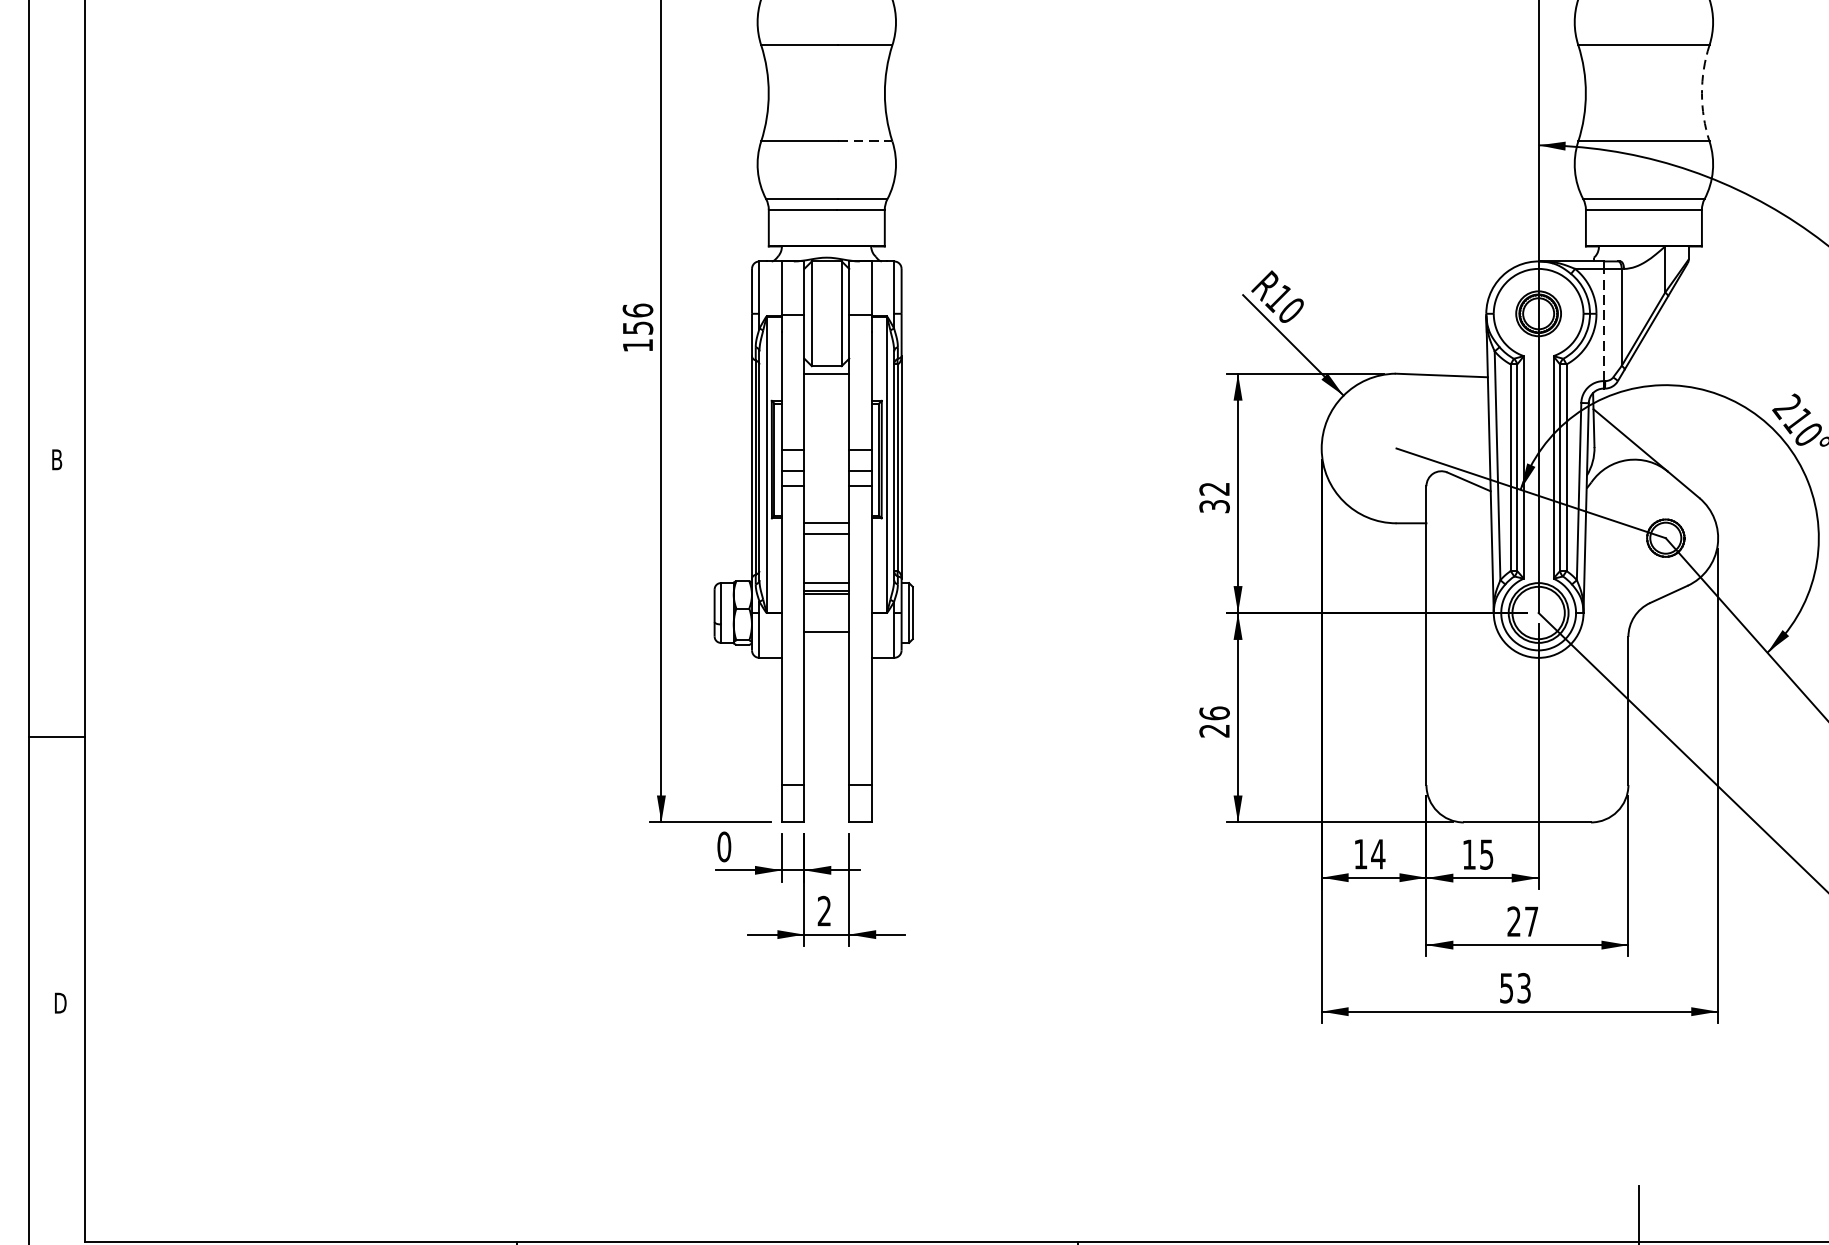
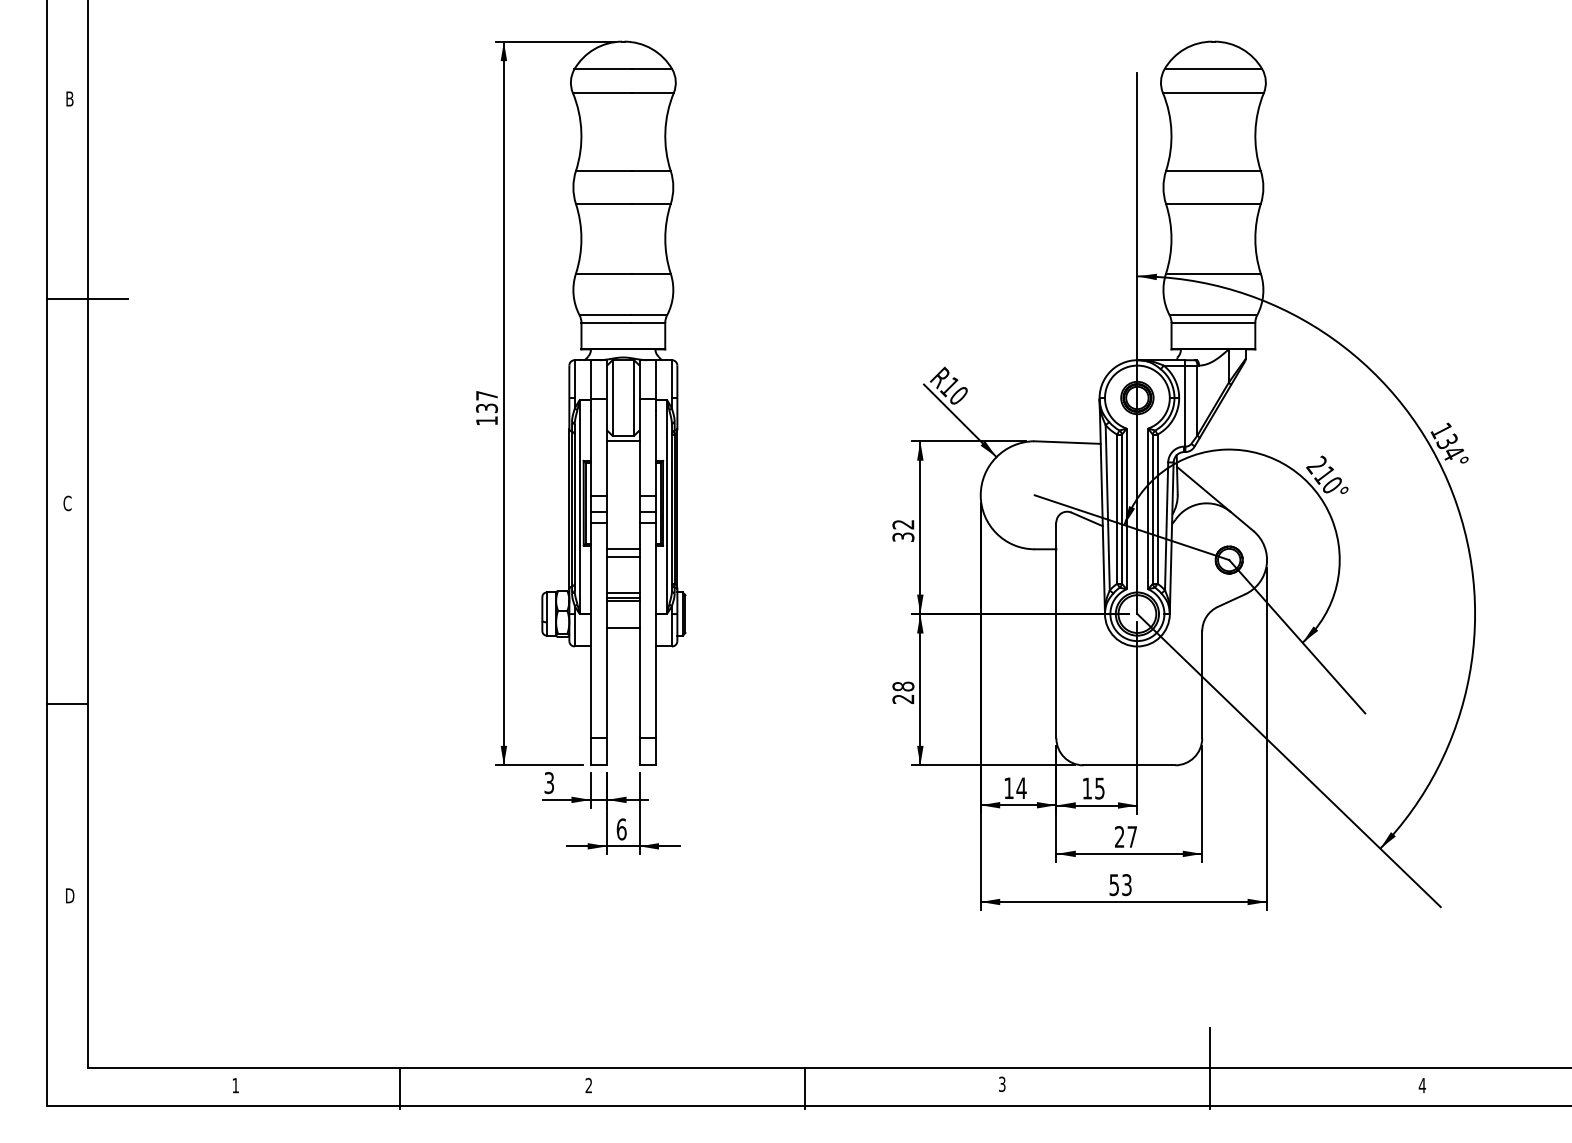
arc: (1702, 92) -> (1255, 238), dashed -> solid
line: (865, 141) -> (651, 273), dashed -> solid
line: (84, 175) -> (87, 298), added
text: (638, 318) -> (487, 401), 156 -> 137
line: (1603, 325) -> (1184, 406), dashed -> solid
text: (57, 459) -> (67, 503), B -> C
text: (1214, 713) -> (903, 686), 26 -> 28
text: (724, 847) -> (549, 783), 0 -> 3
text: (824, 911) -> (621, 829), 2 -> 6

